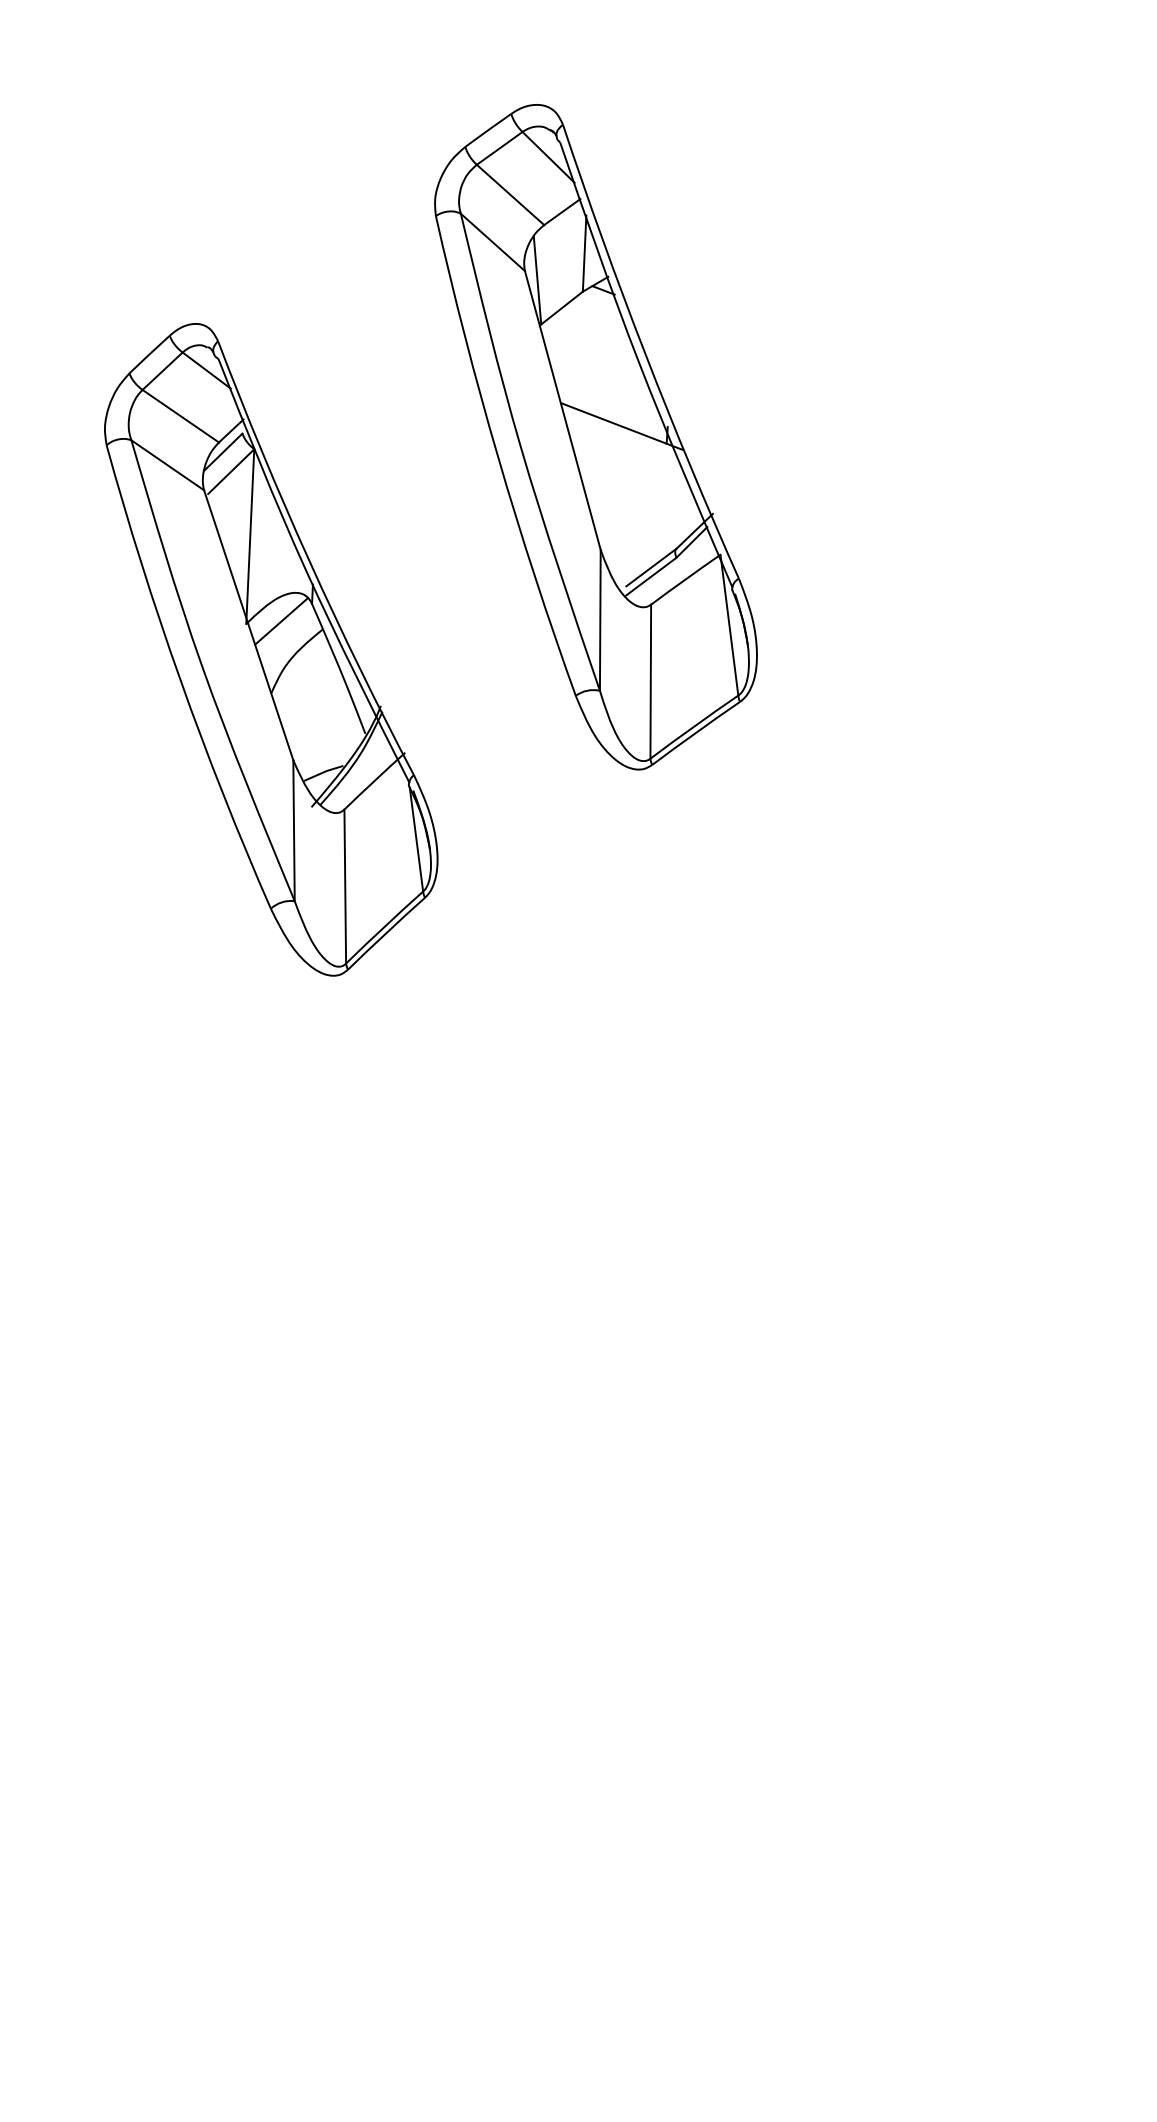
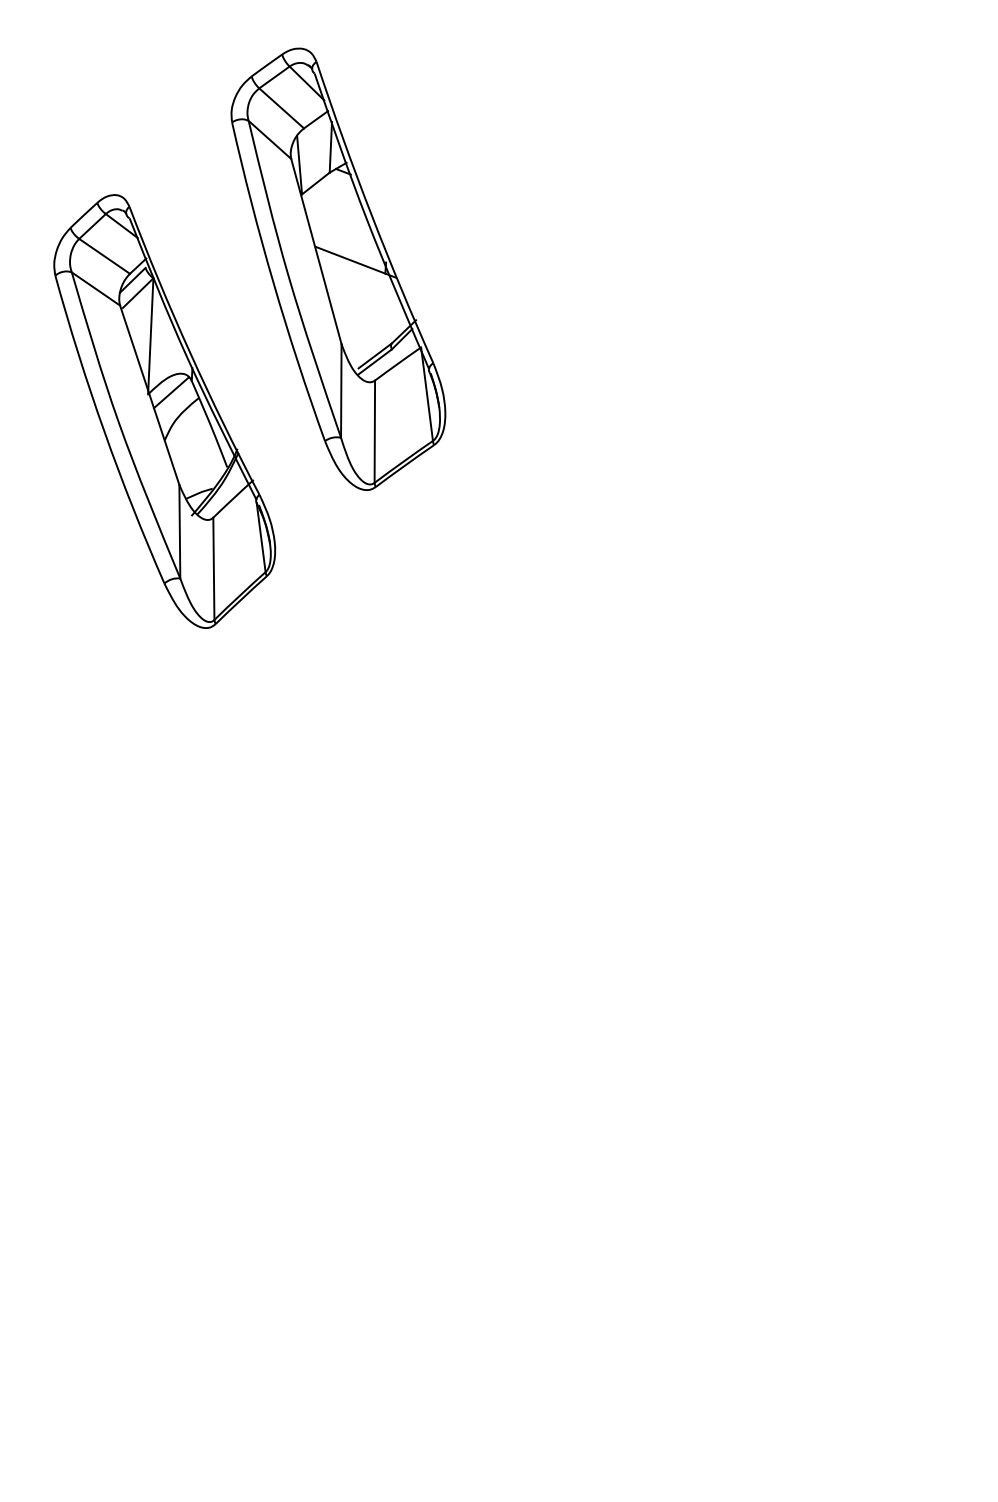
part: (270, 649) -> (164, 411), moved

